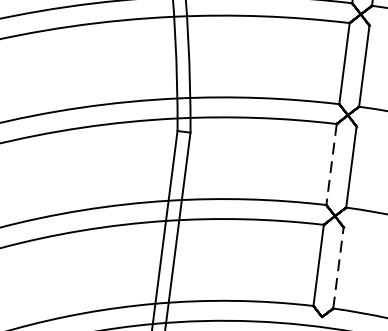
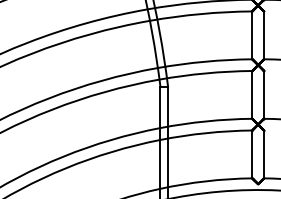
line: (331, 163) -> (252, 94), dashed -> solid
line: (339, 268) -> (264, 154), dashed -> solid

